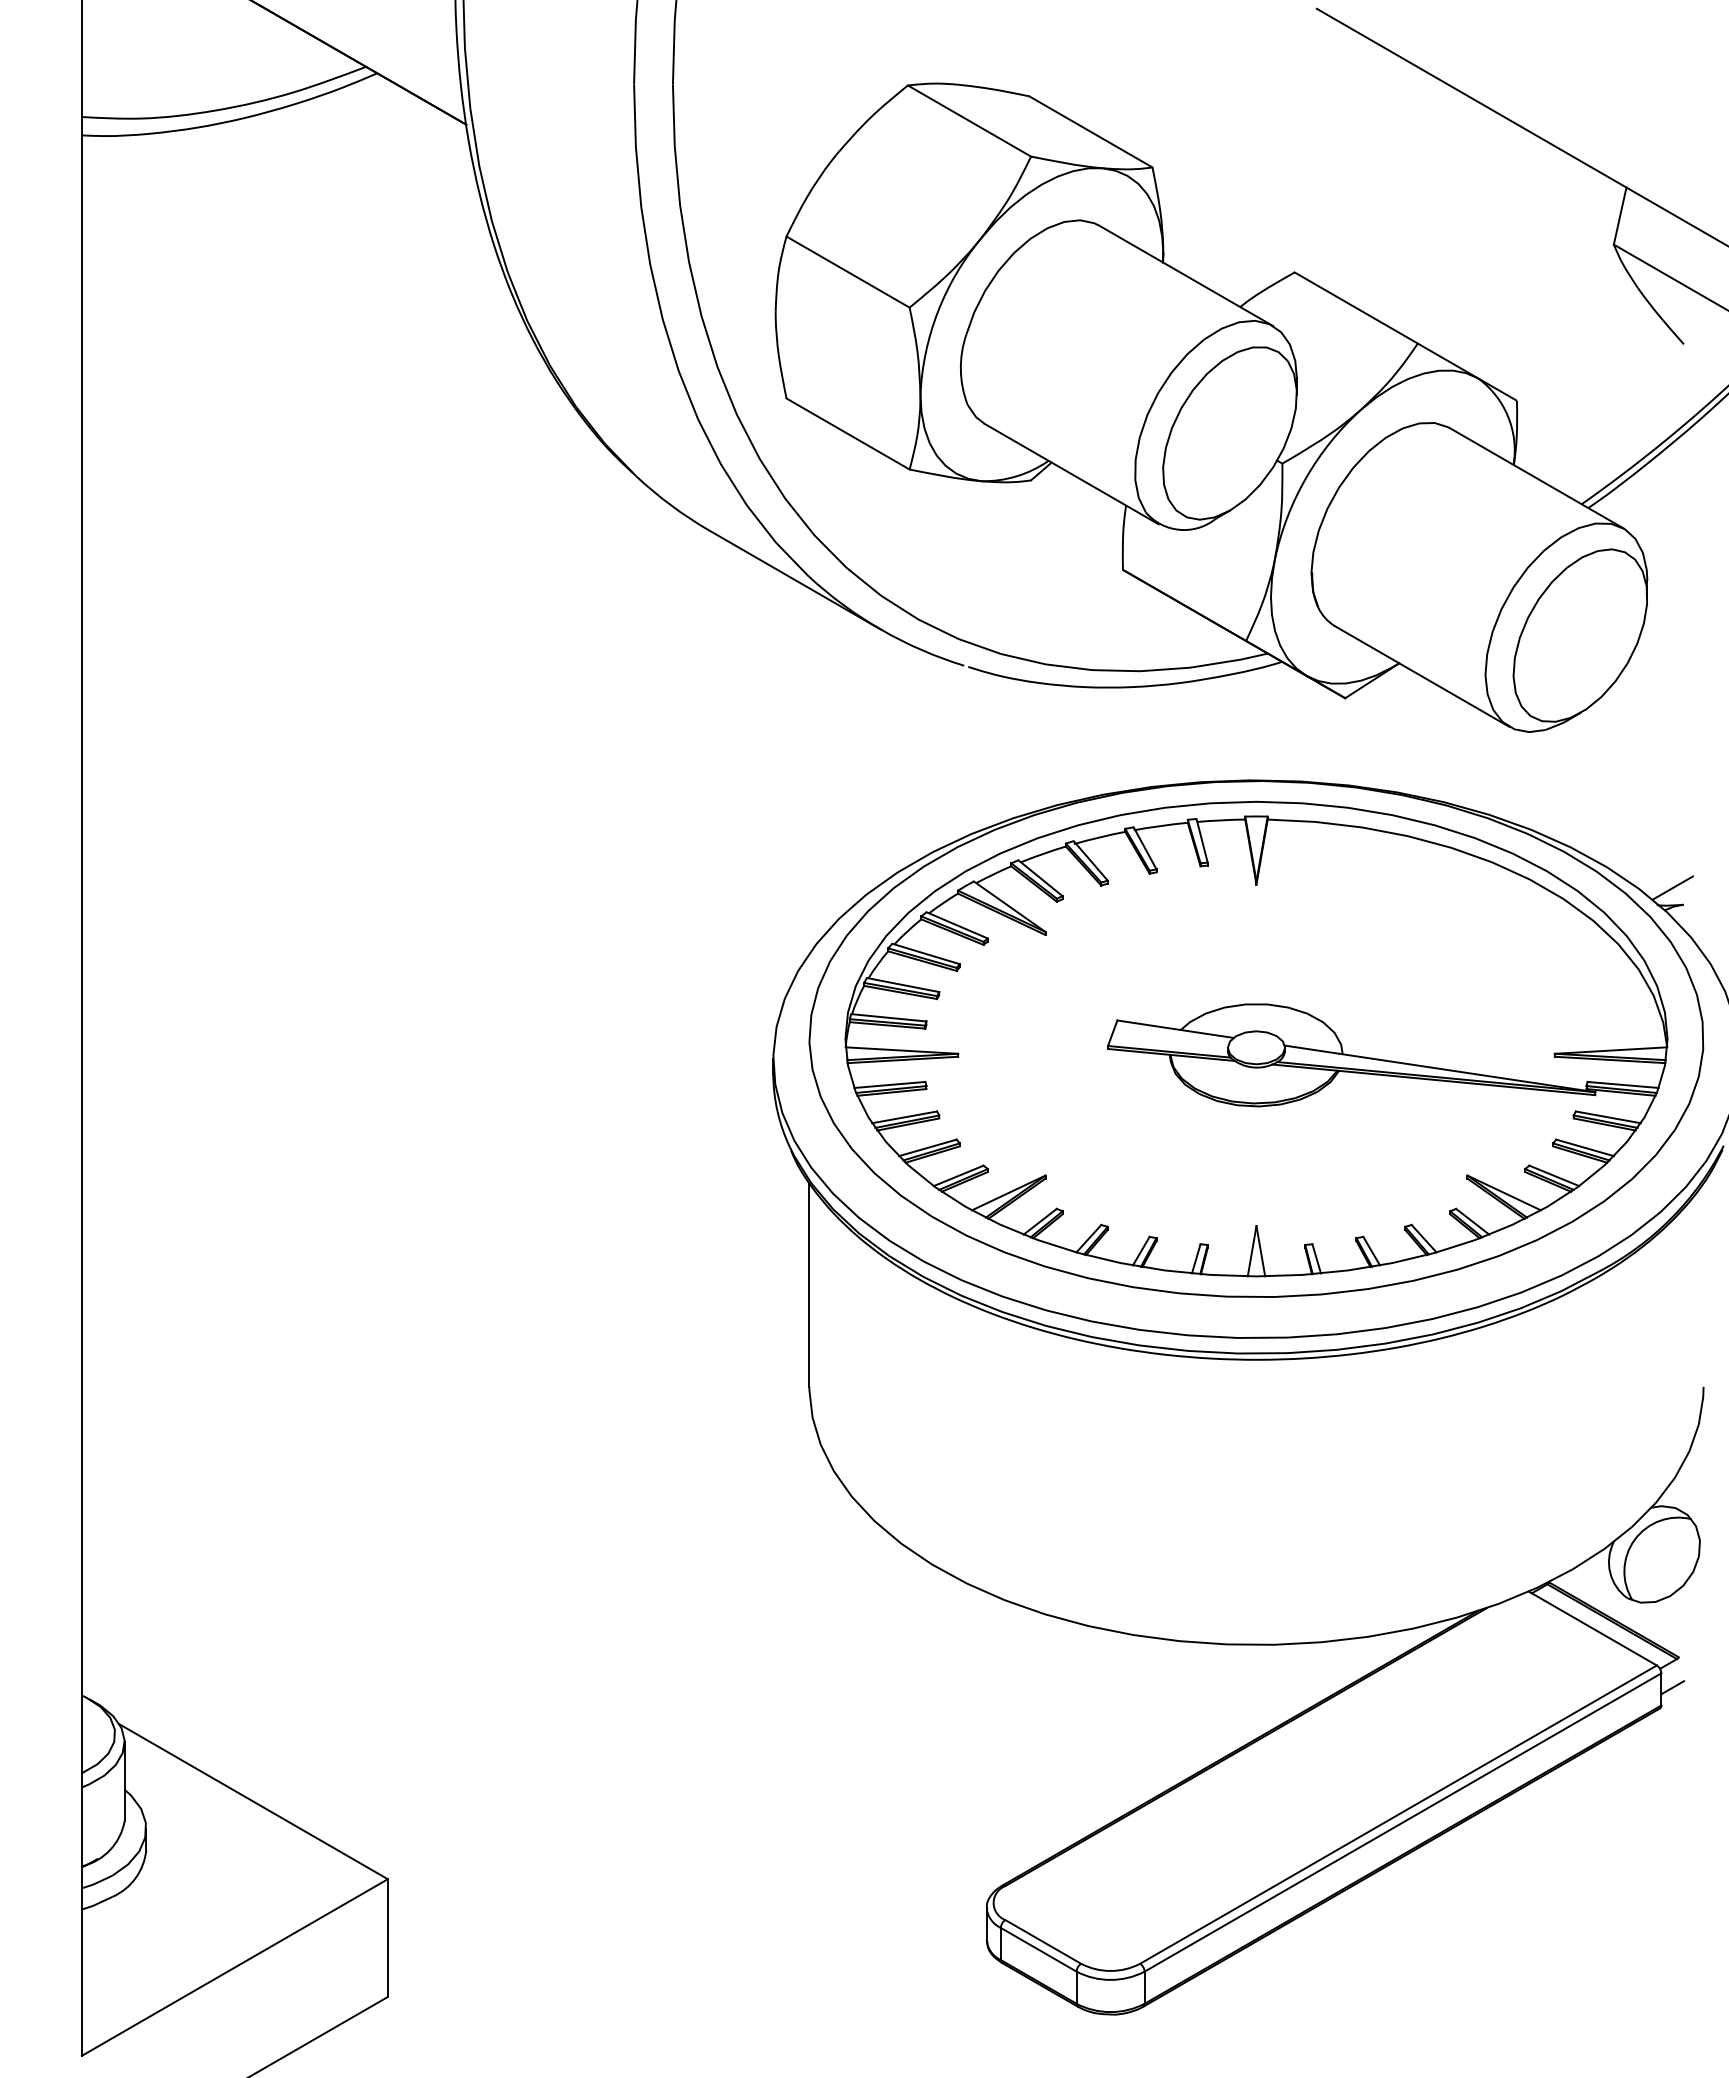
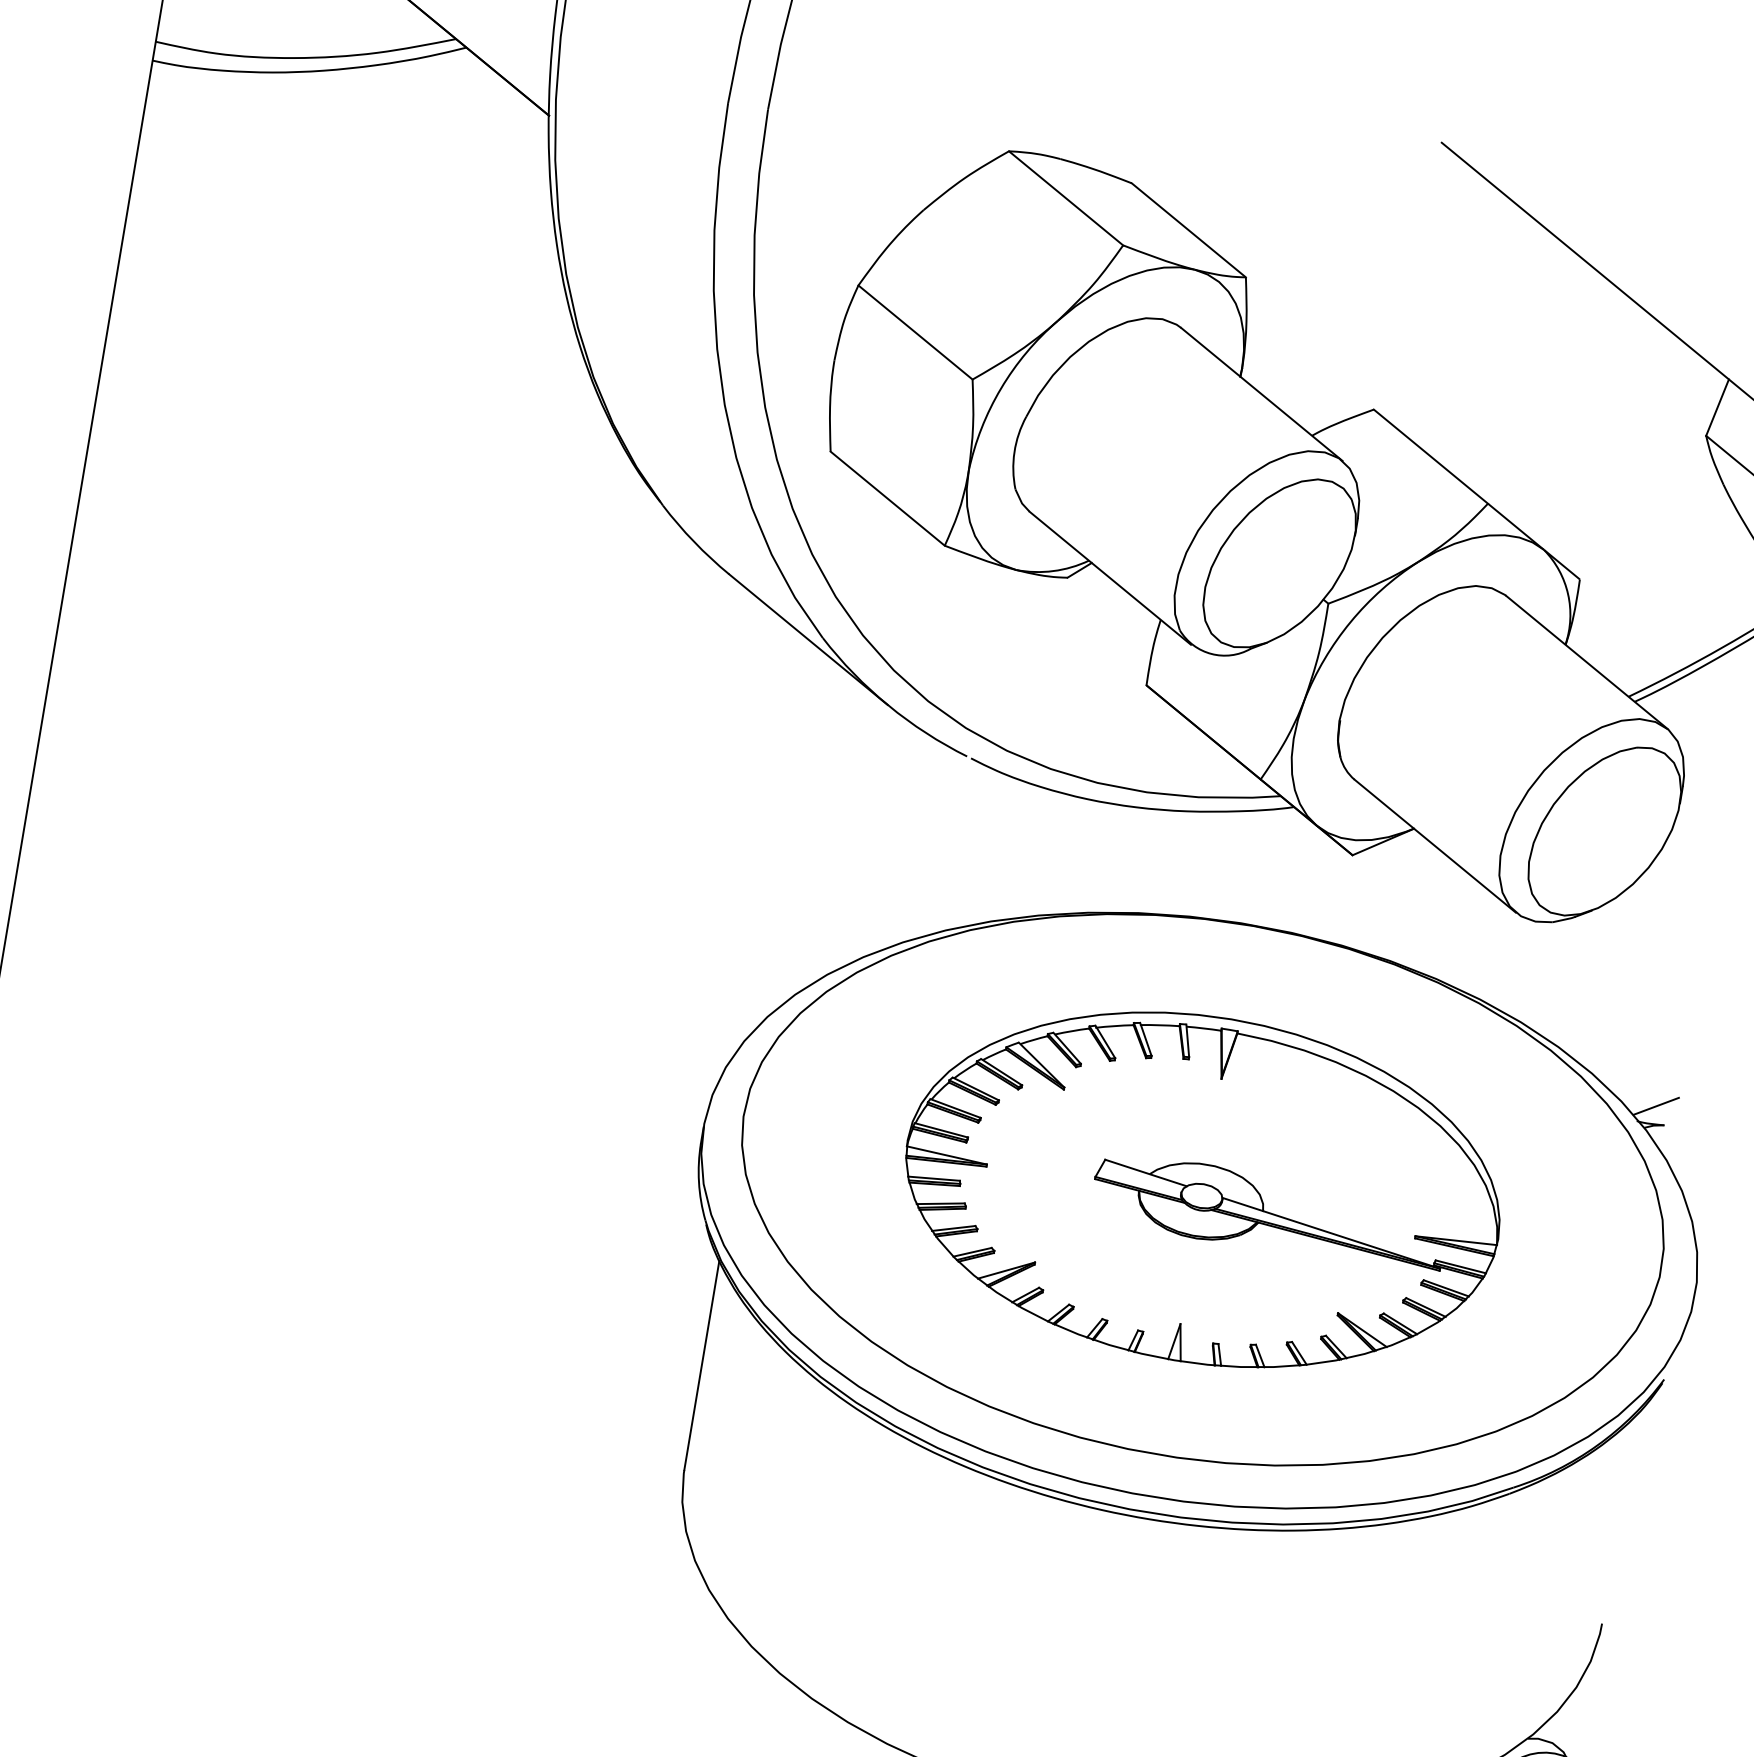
part: (1256, 1038) -> (1203, 1189), size x0.7

